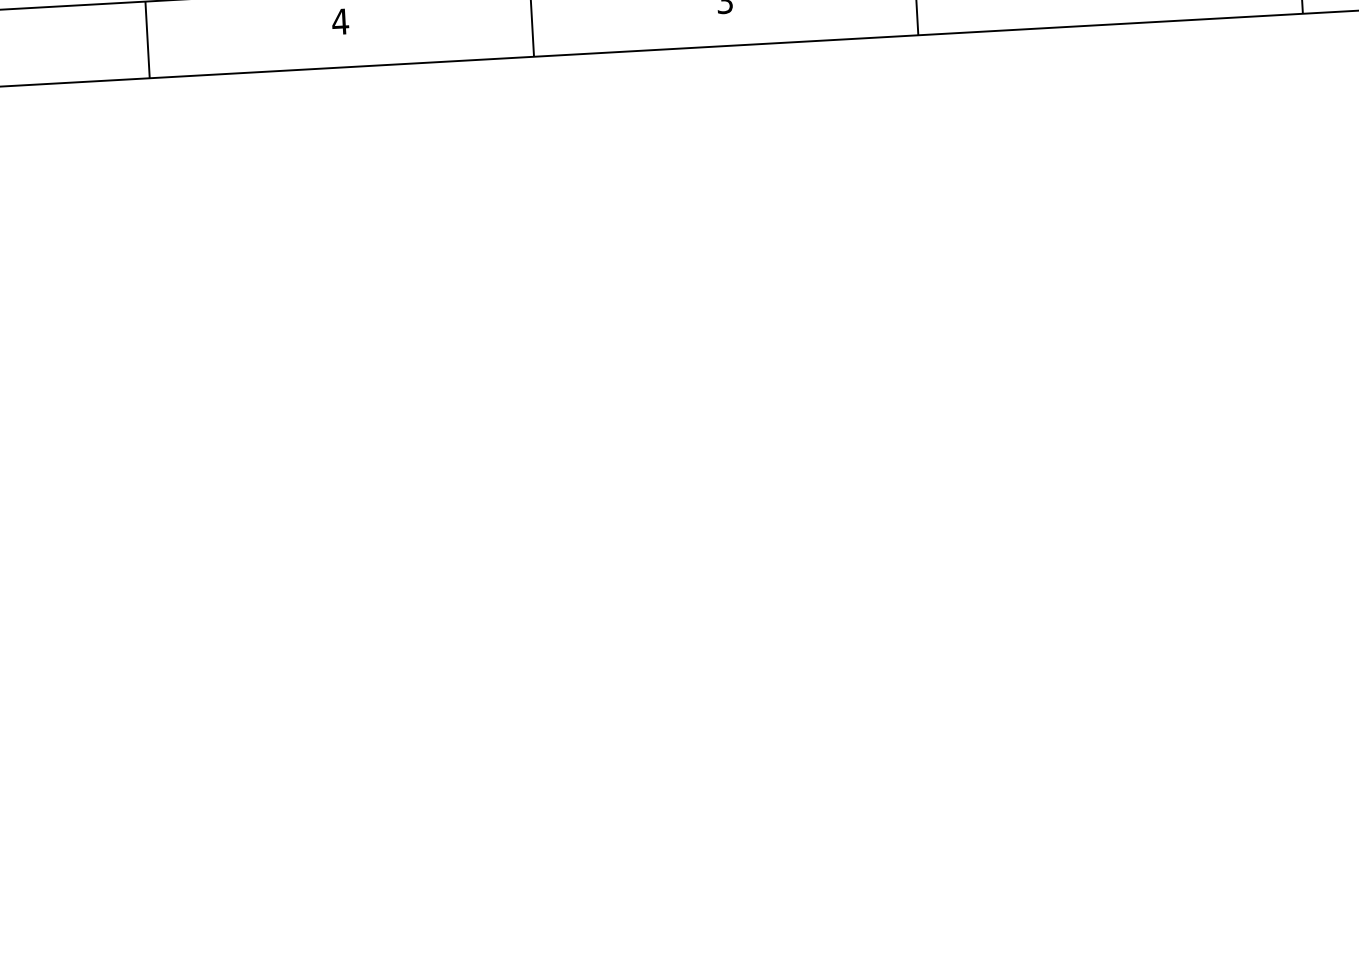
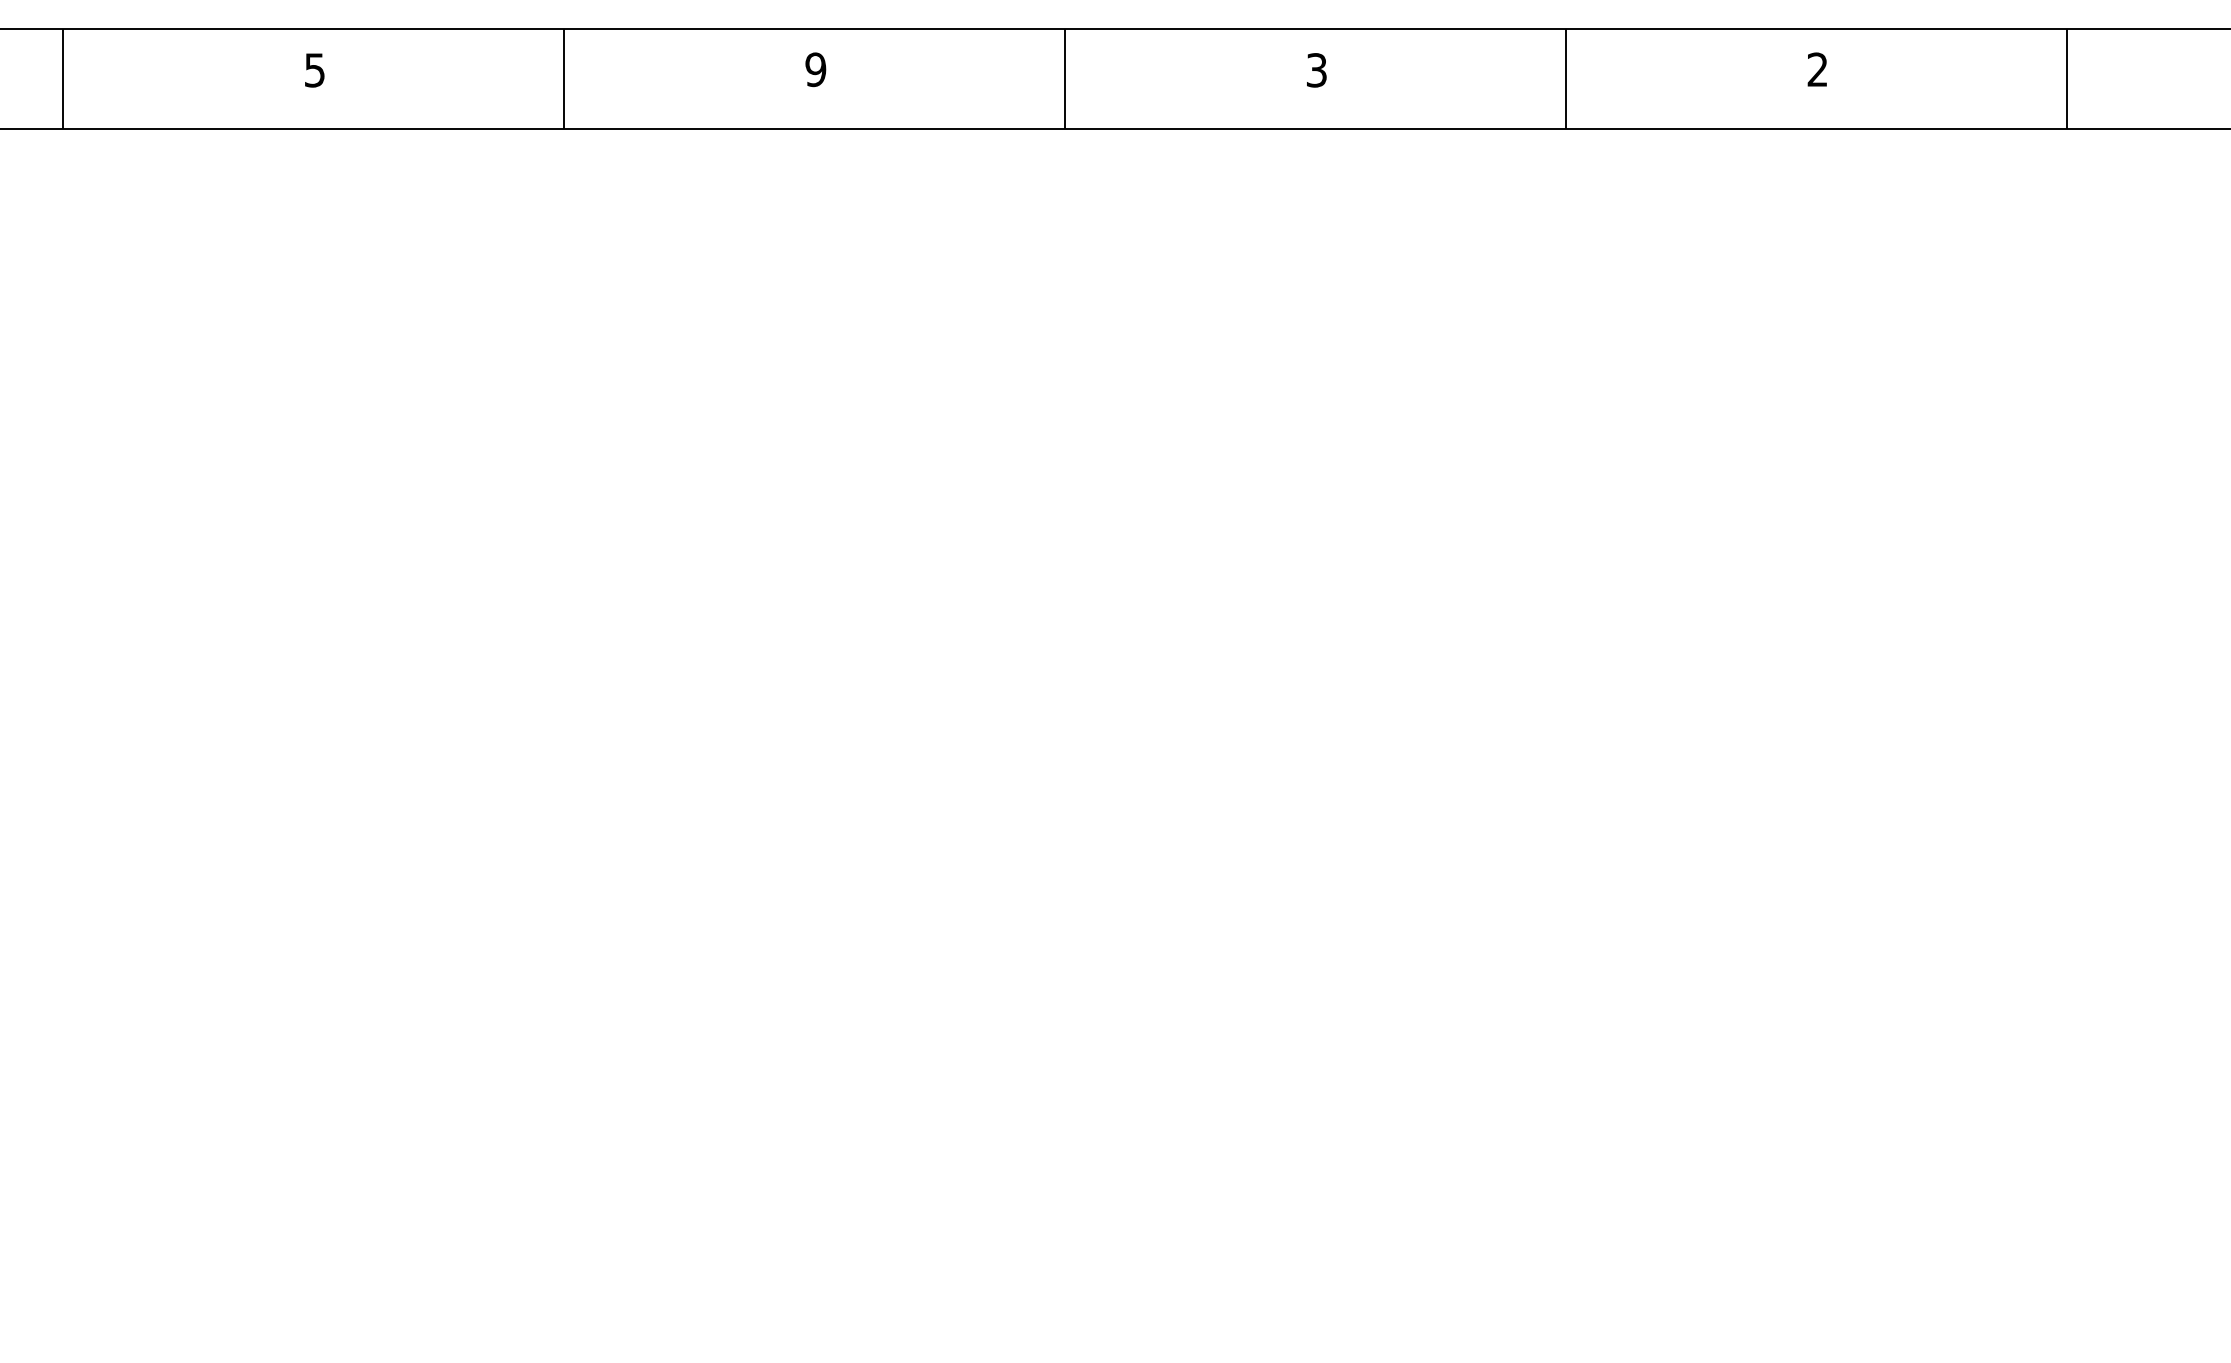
text: (340, 21) -> (815, 69), 4 -> 9

